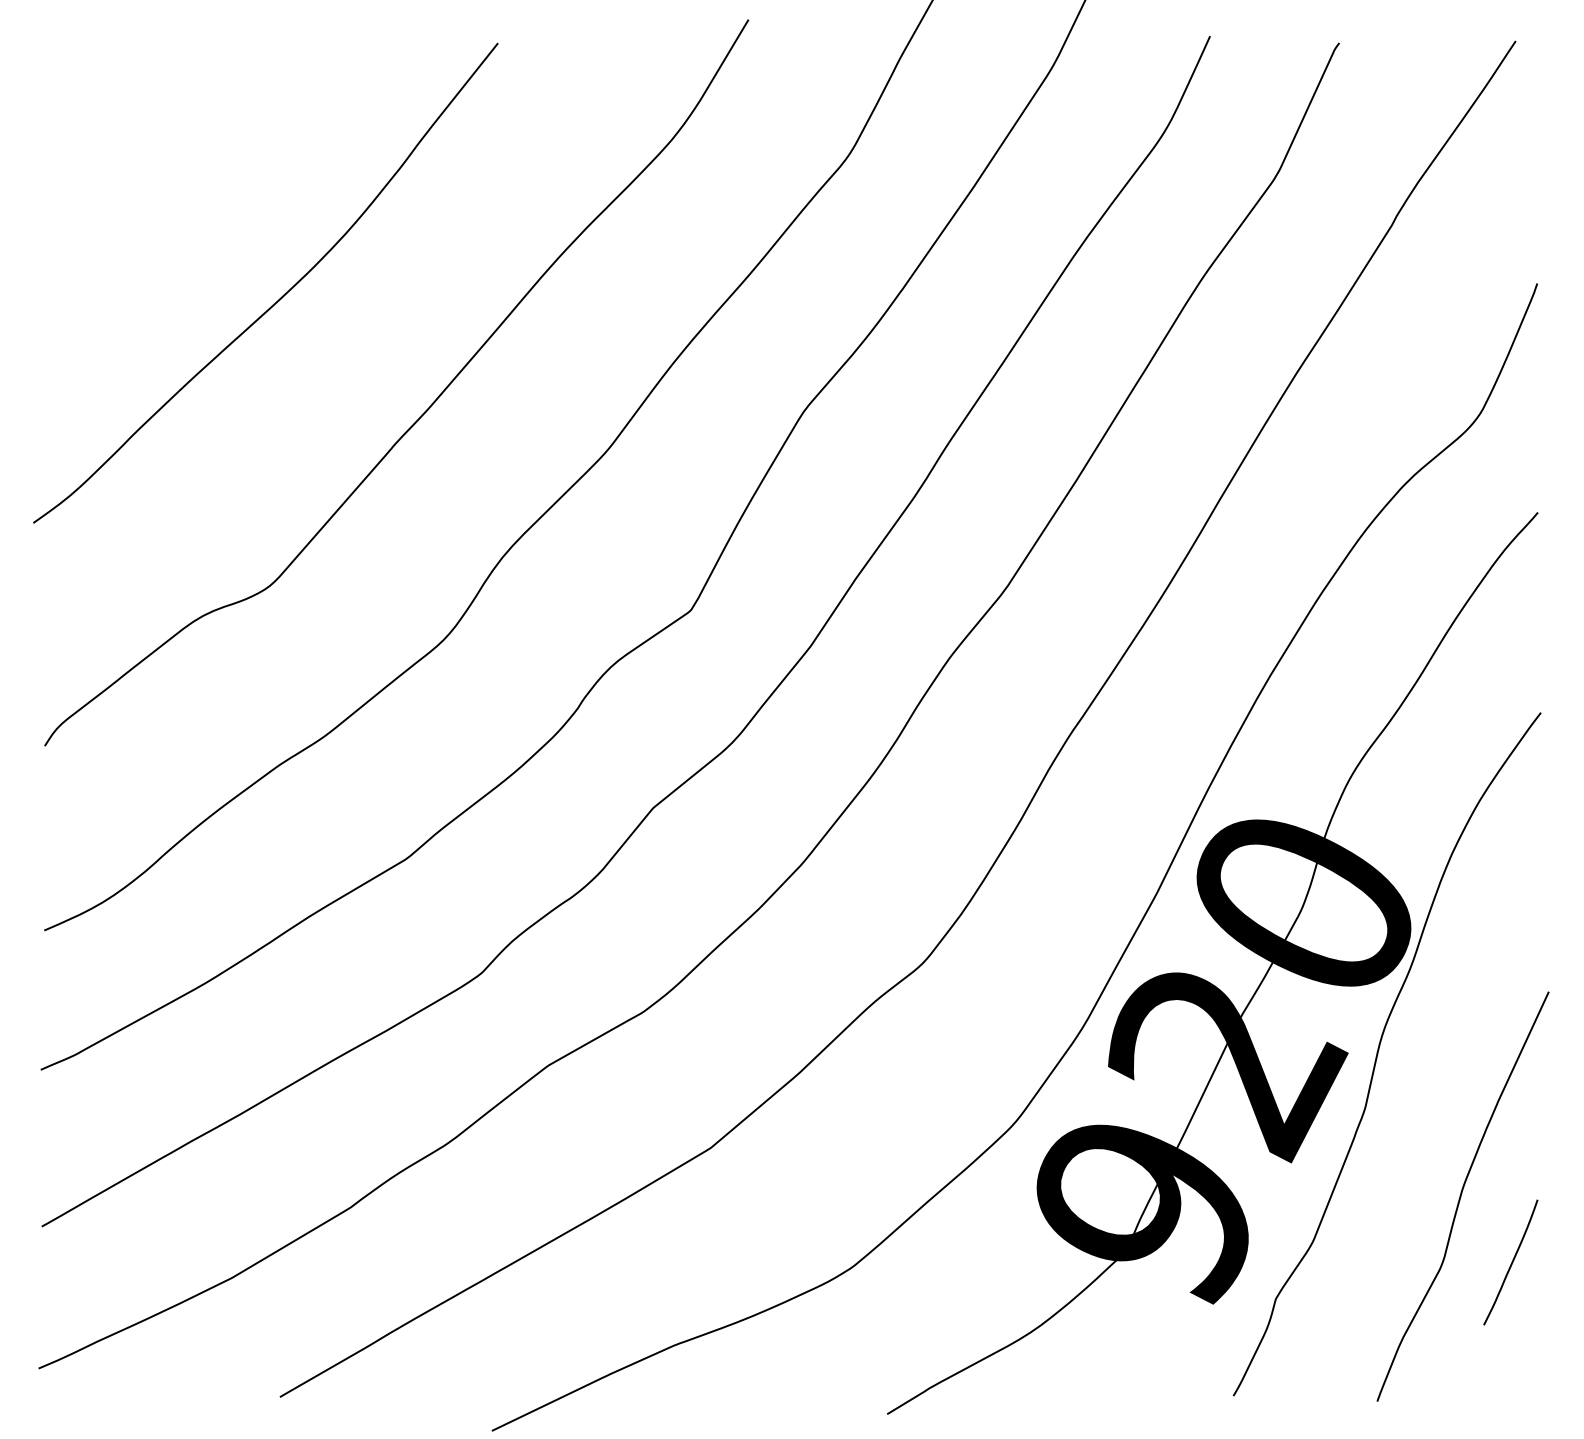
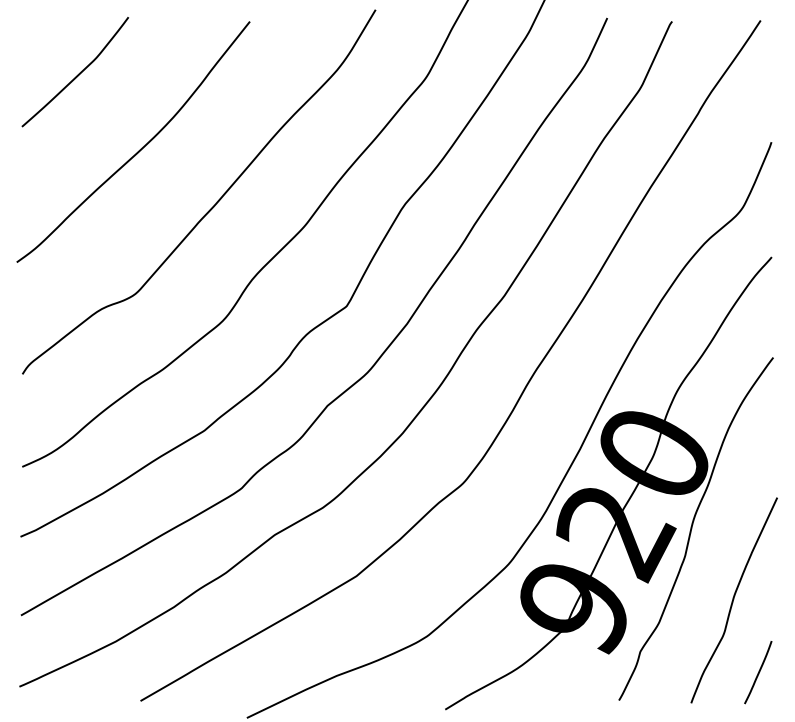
curve: (154, 148) -> (77, 74), added
line: (1511, 1262) -> (758, 672), moved

